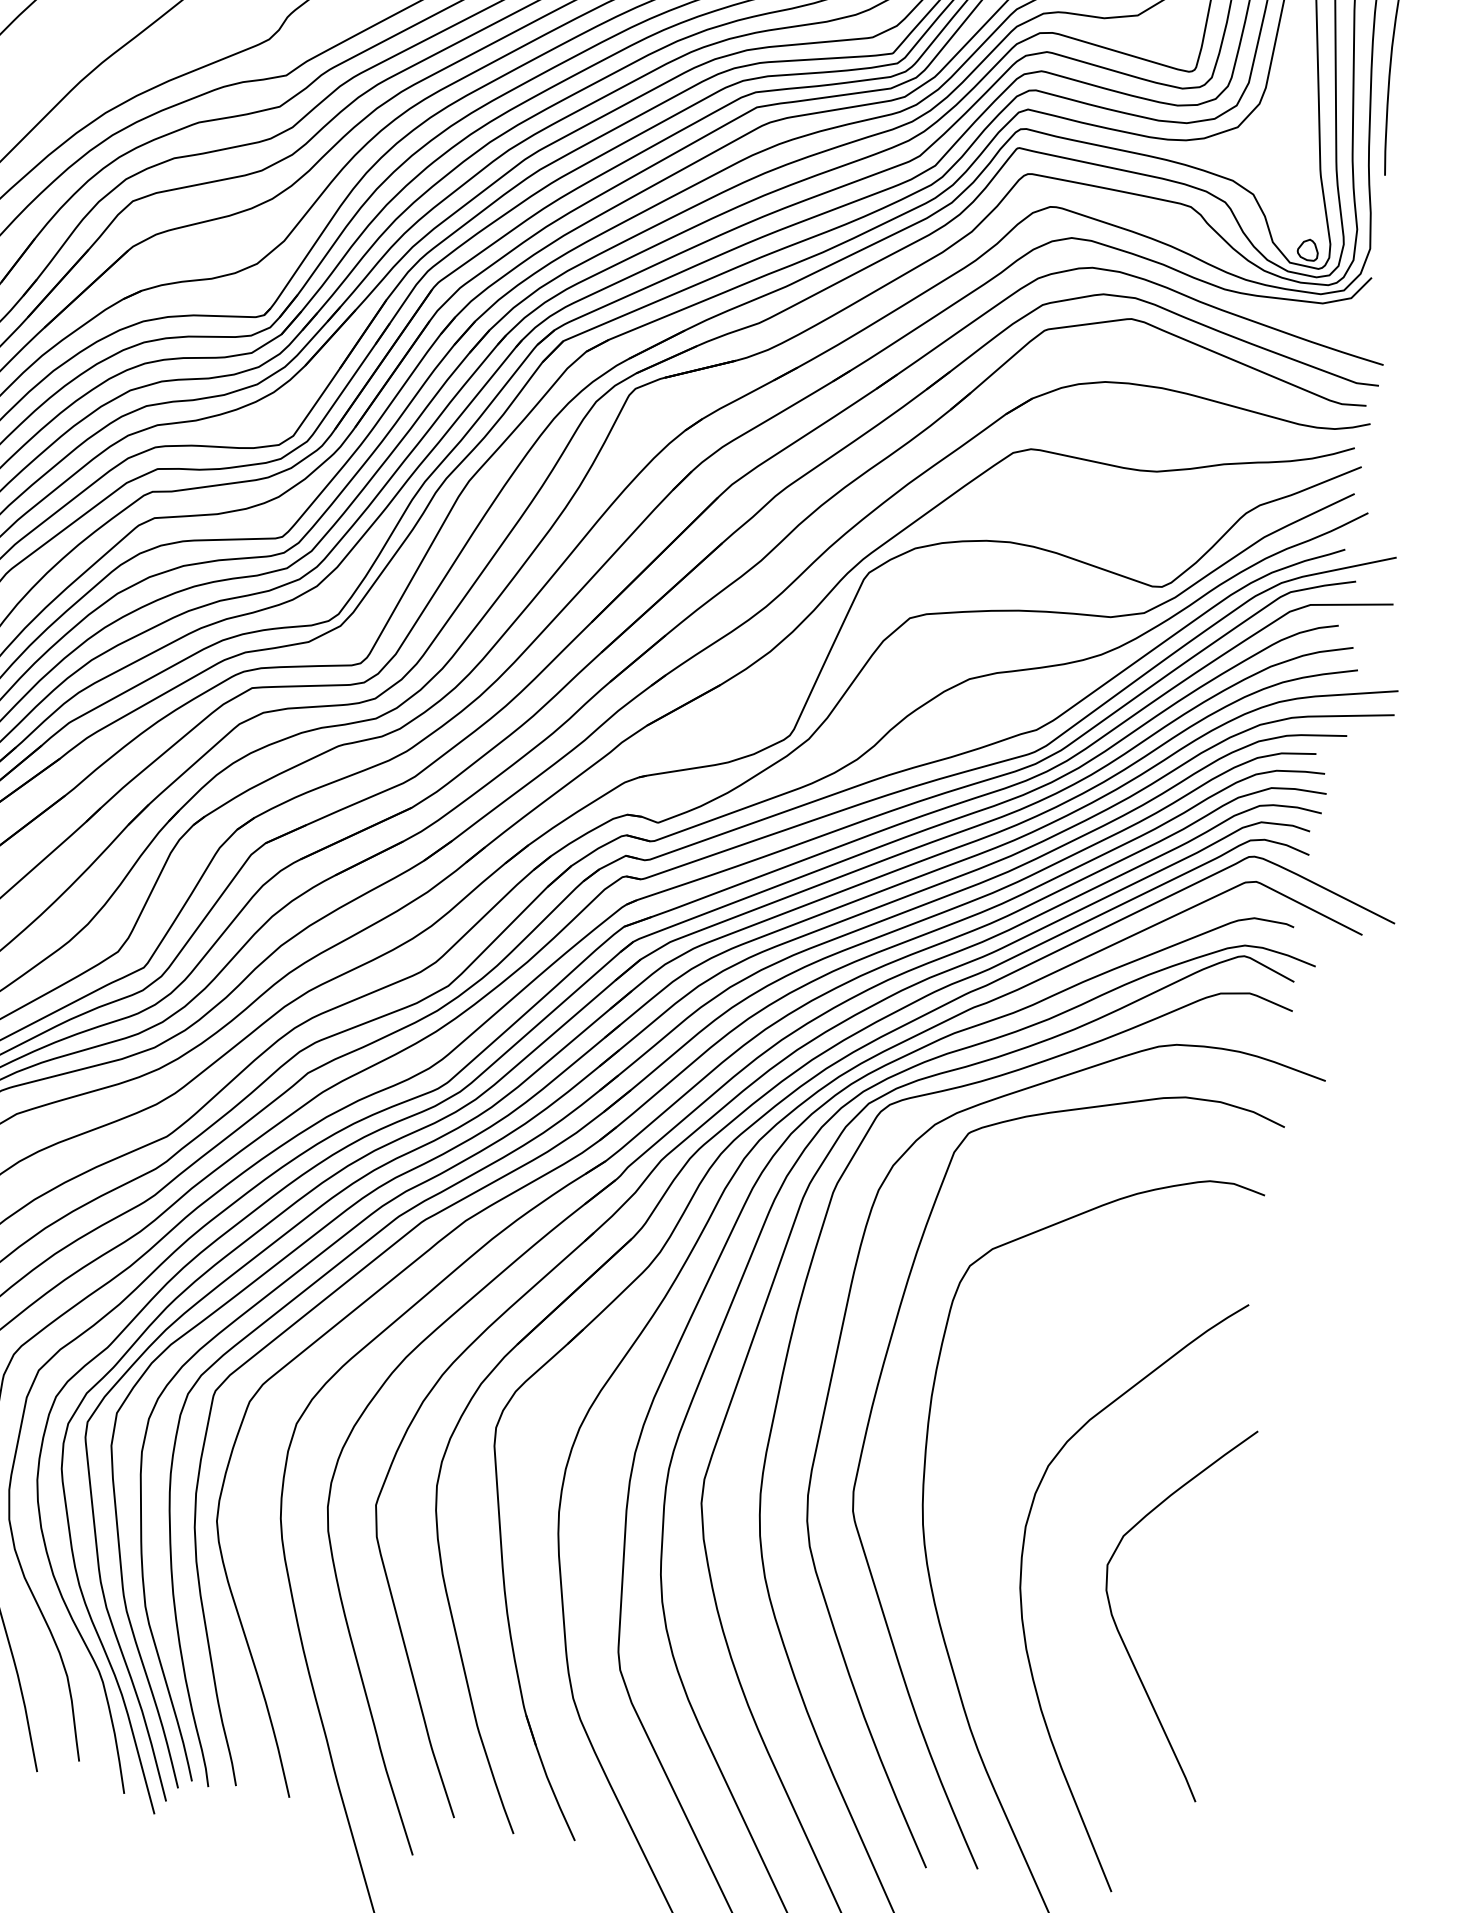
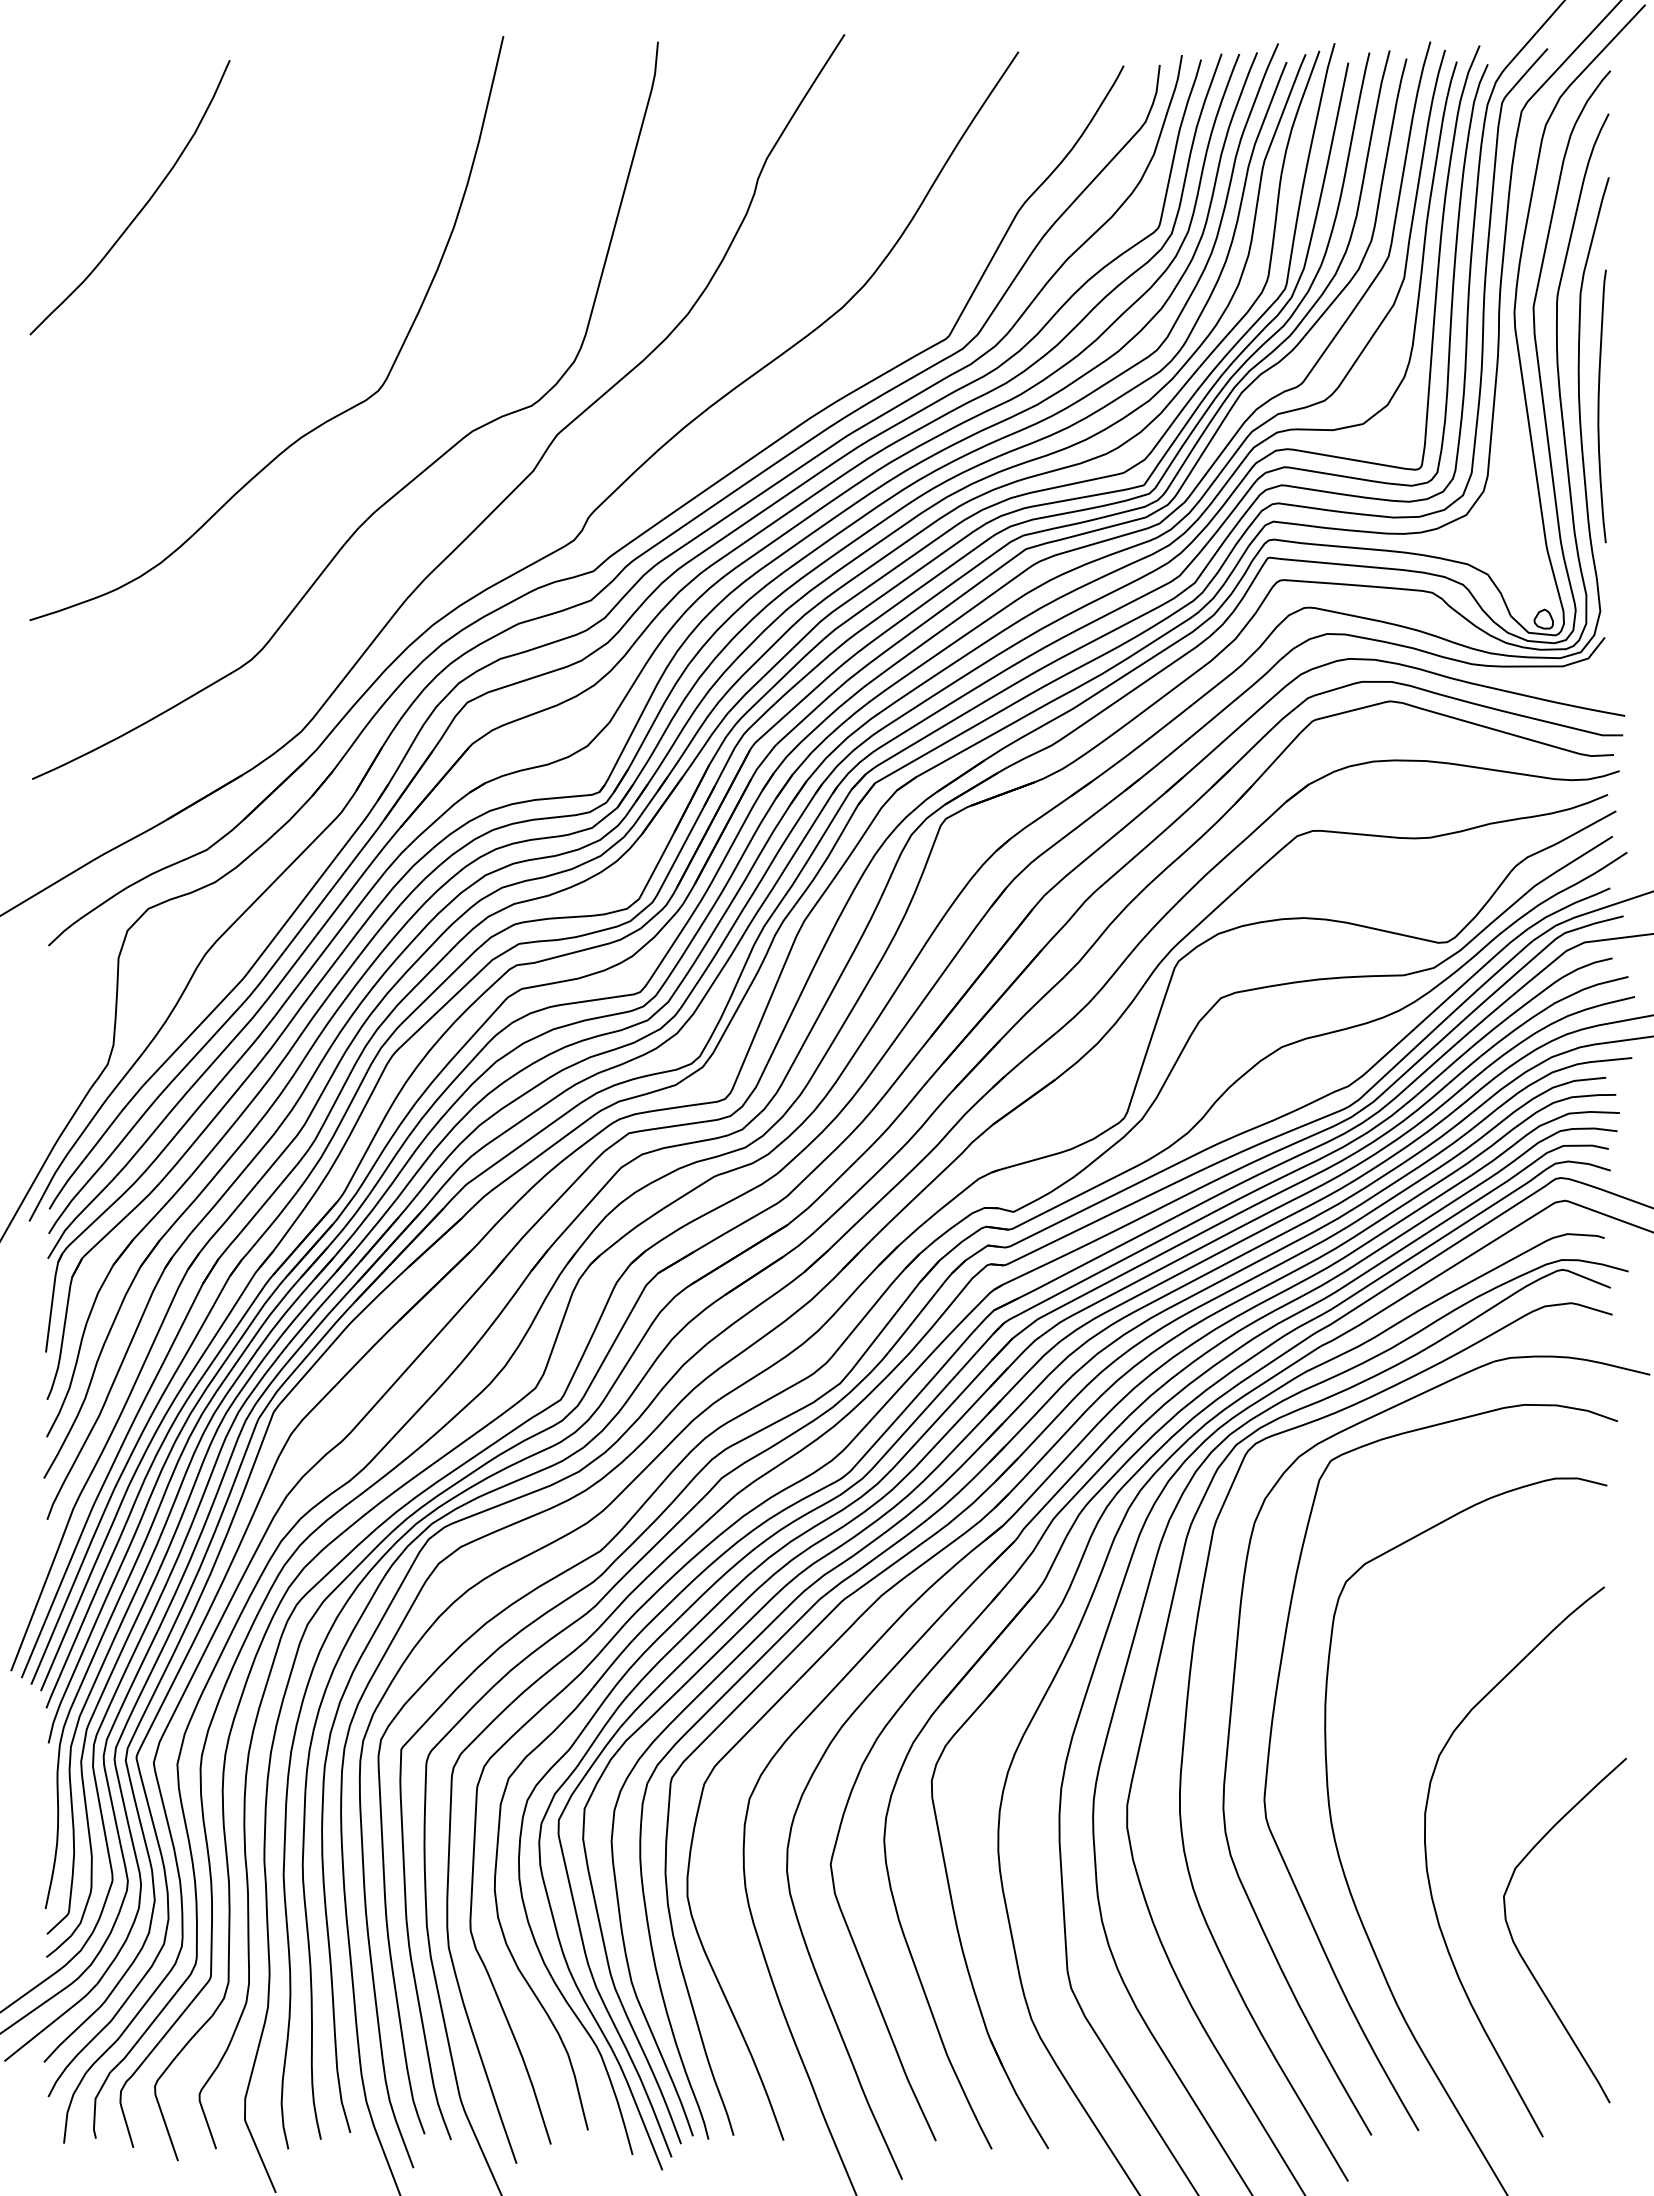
curve: (1118, 1627) -> (1520, 1952), moved

